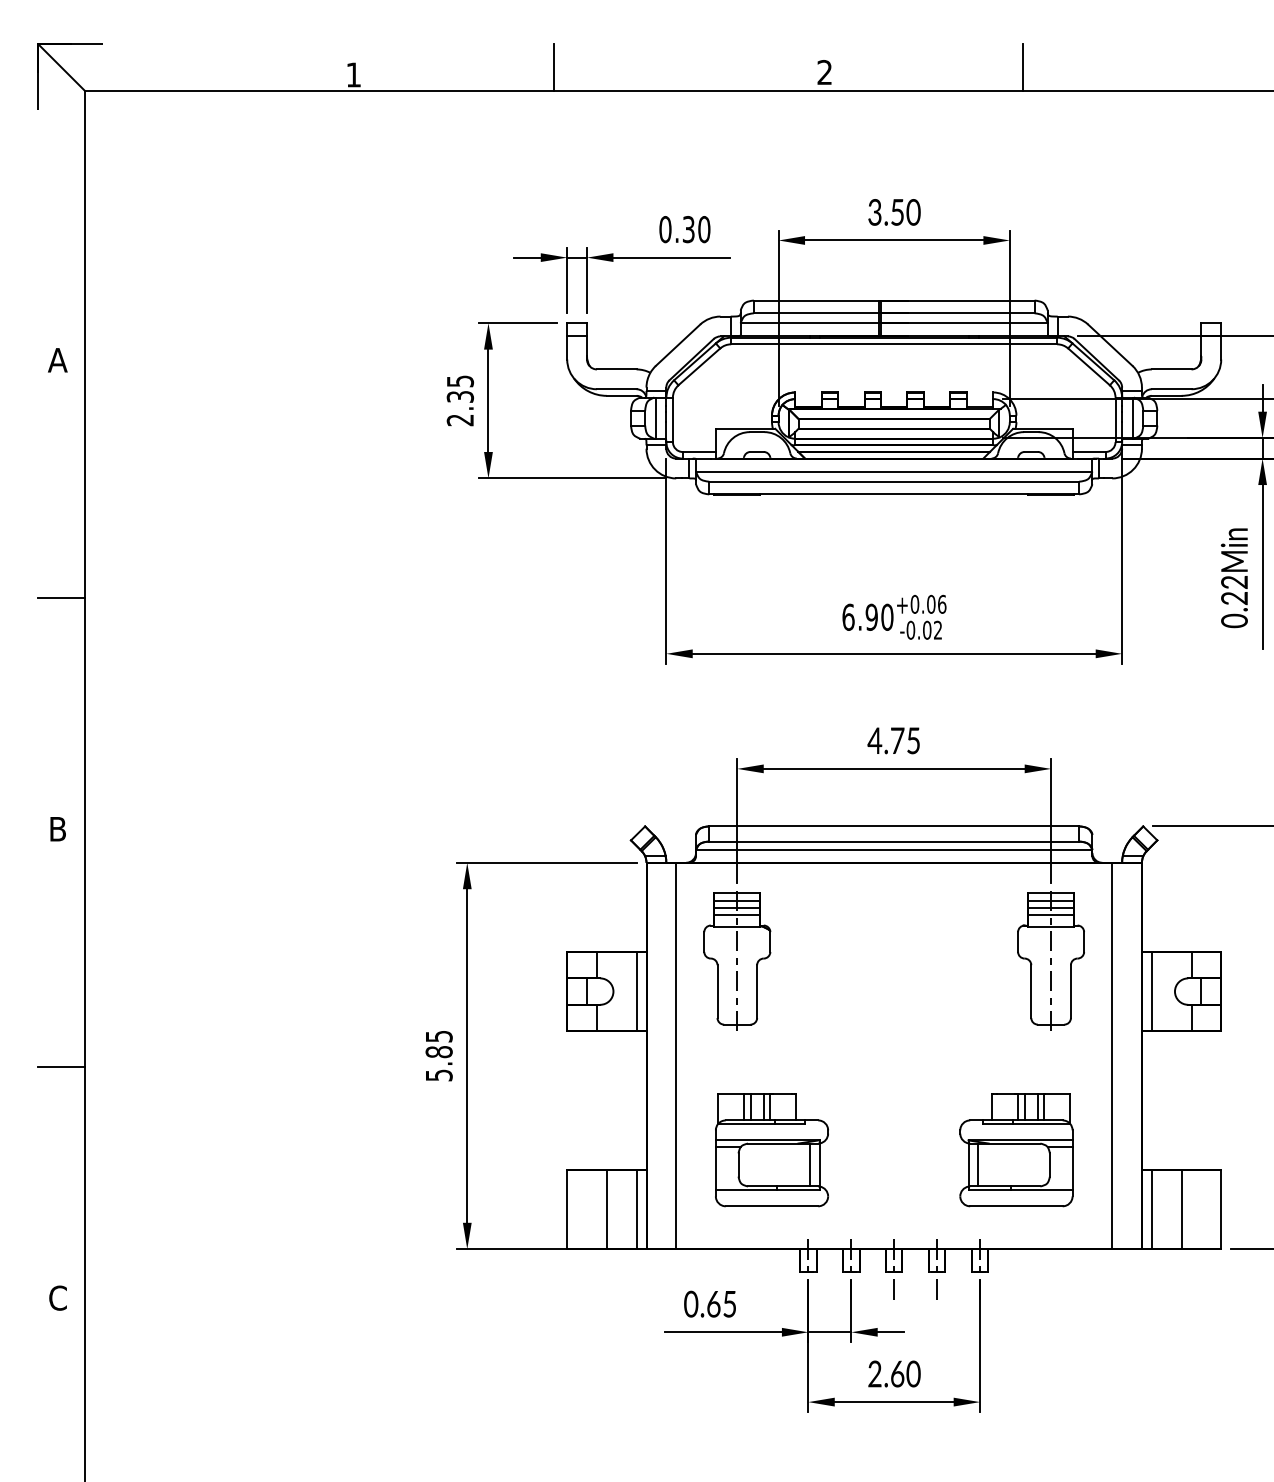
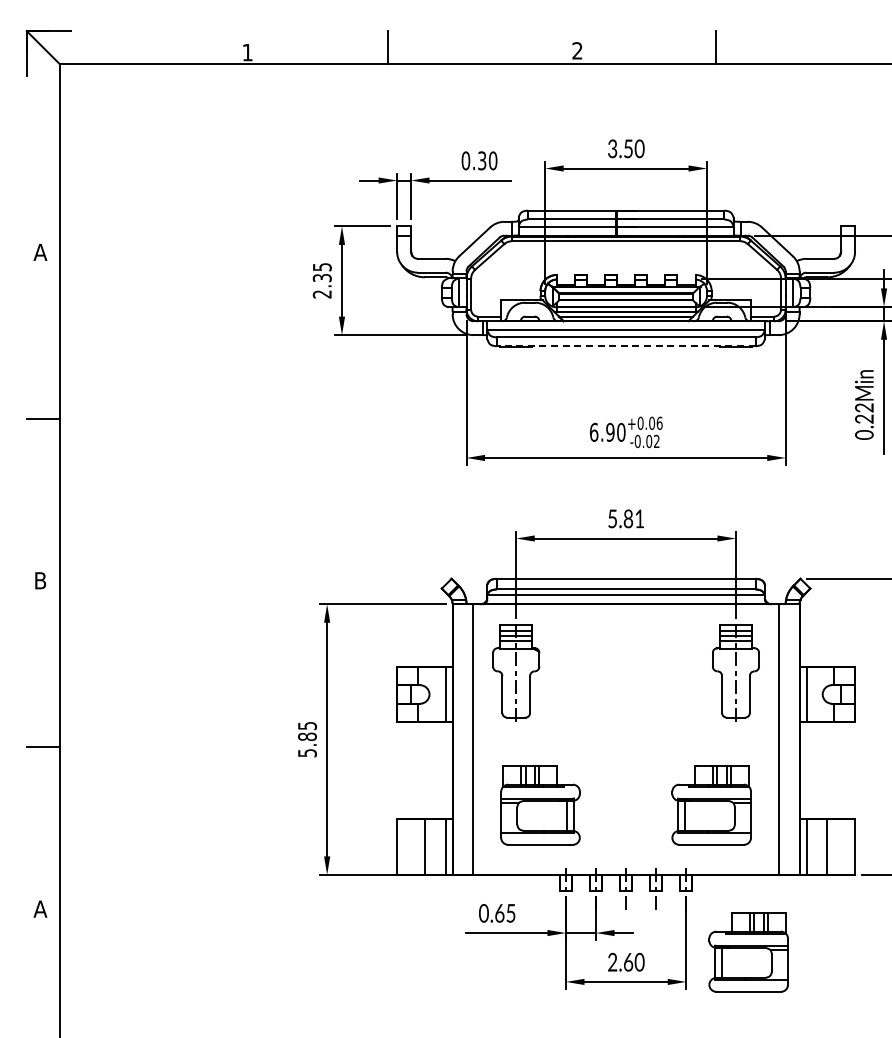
line: (894, 494) -> (626, 346), solid -> dashed
text: (893, 740) -> (625, 518), 4.75 -> 5.81
text: (57, 1297) -> (40, 908), C -> A
part: (1069, 1360) -> (748, 952), added

